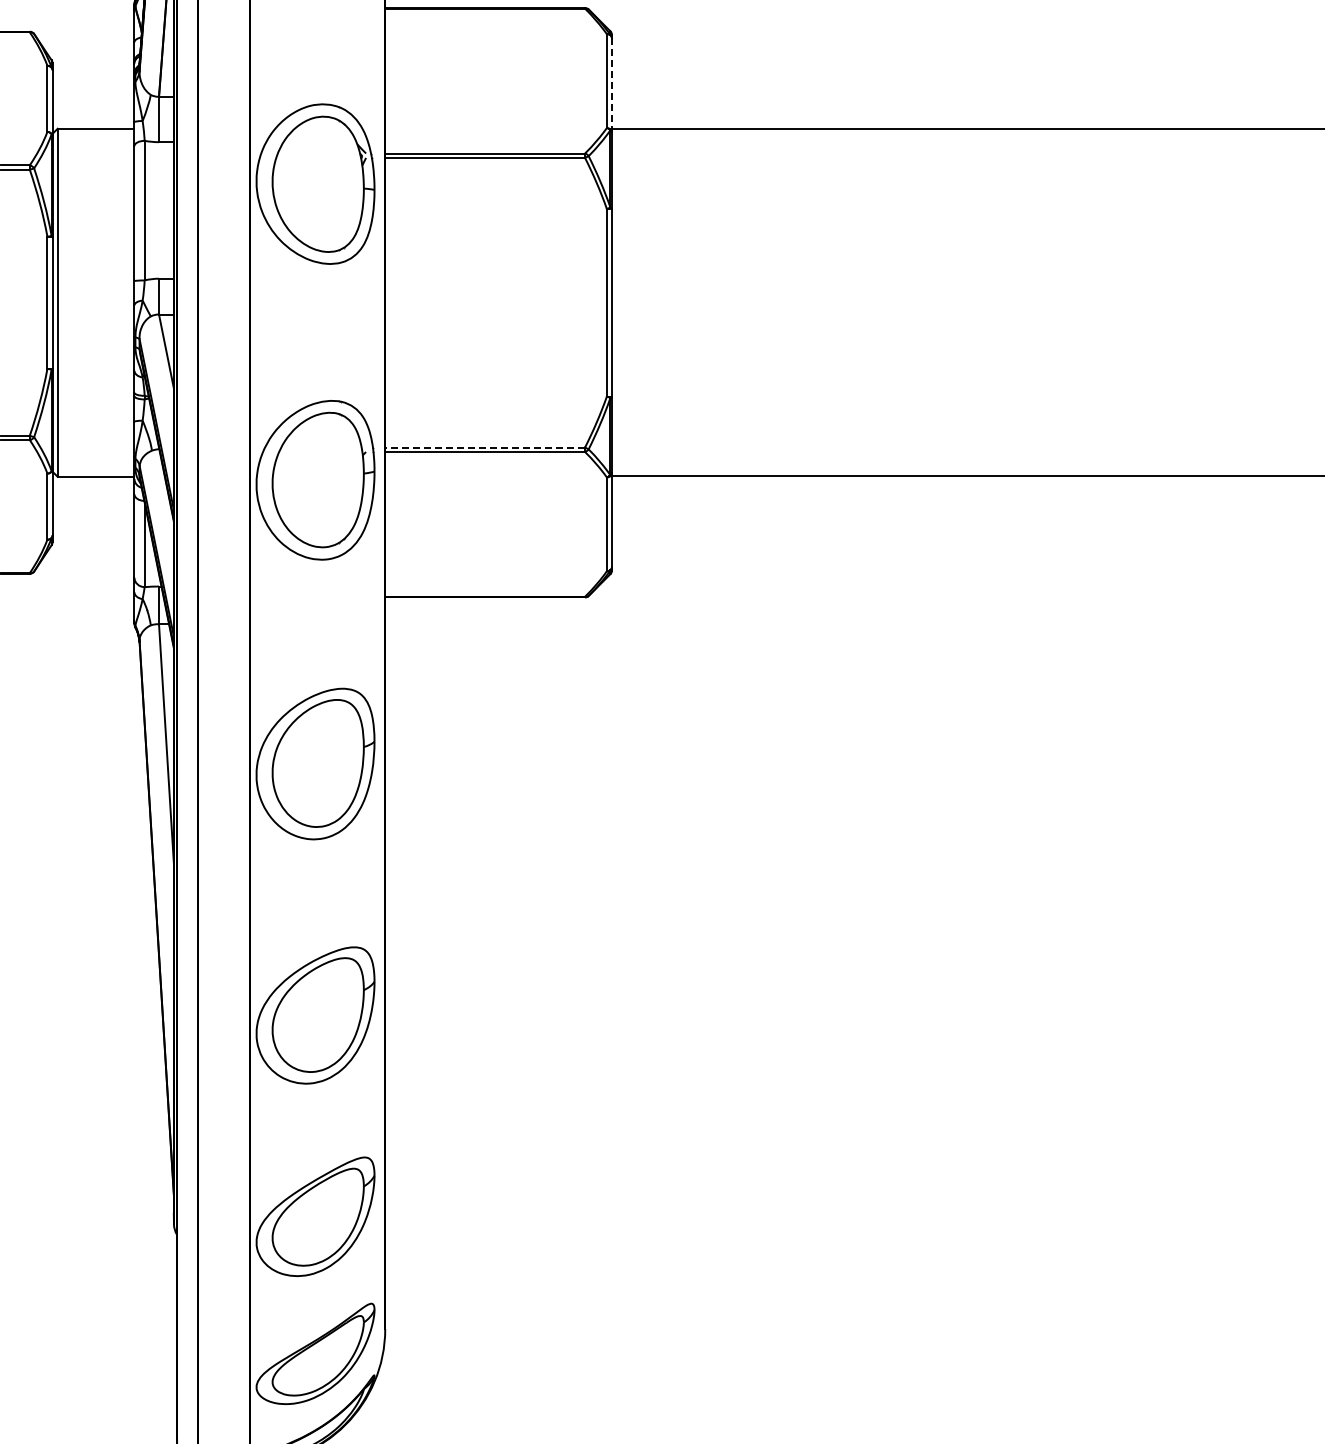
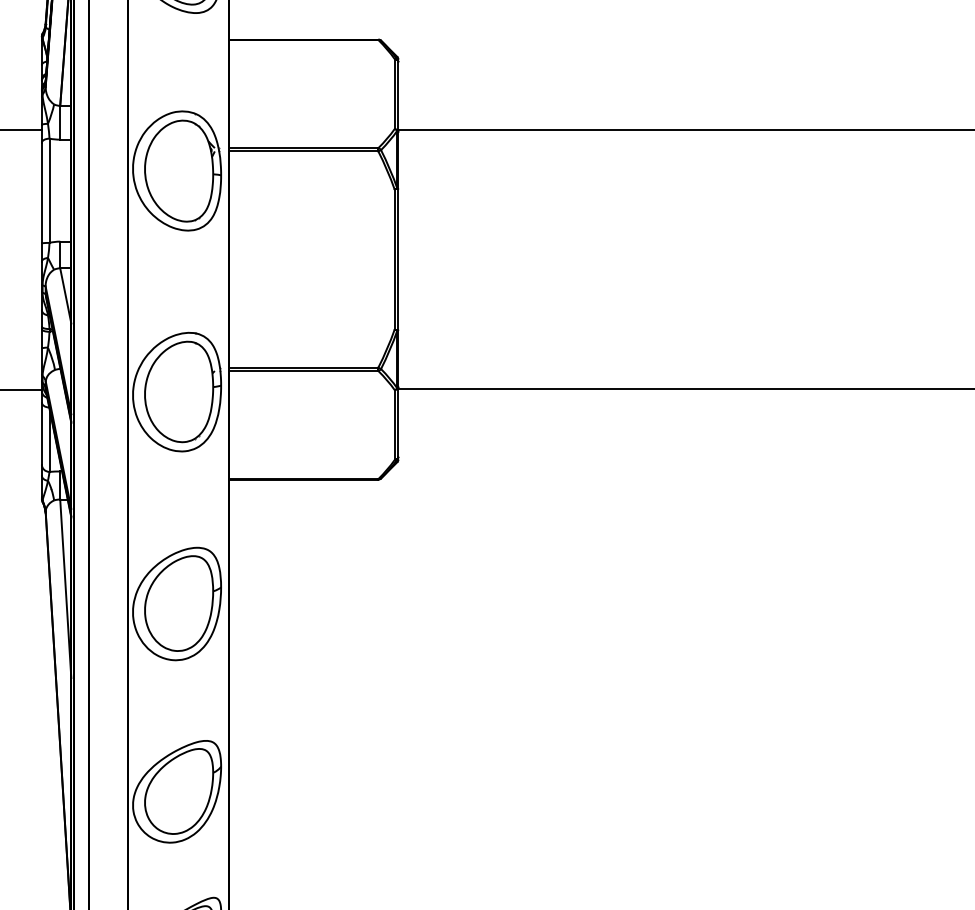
line: (612, 85) -> (398, 97), dashed -> solid
line: (485, 447) -> (304, 367), dashed -> solid

